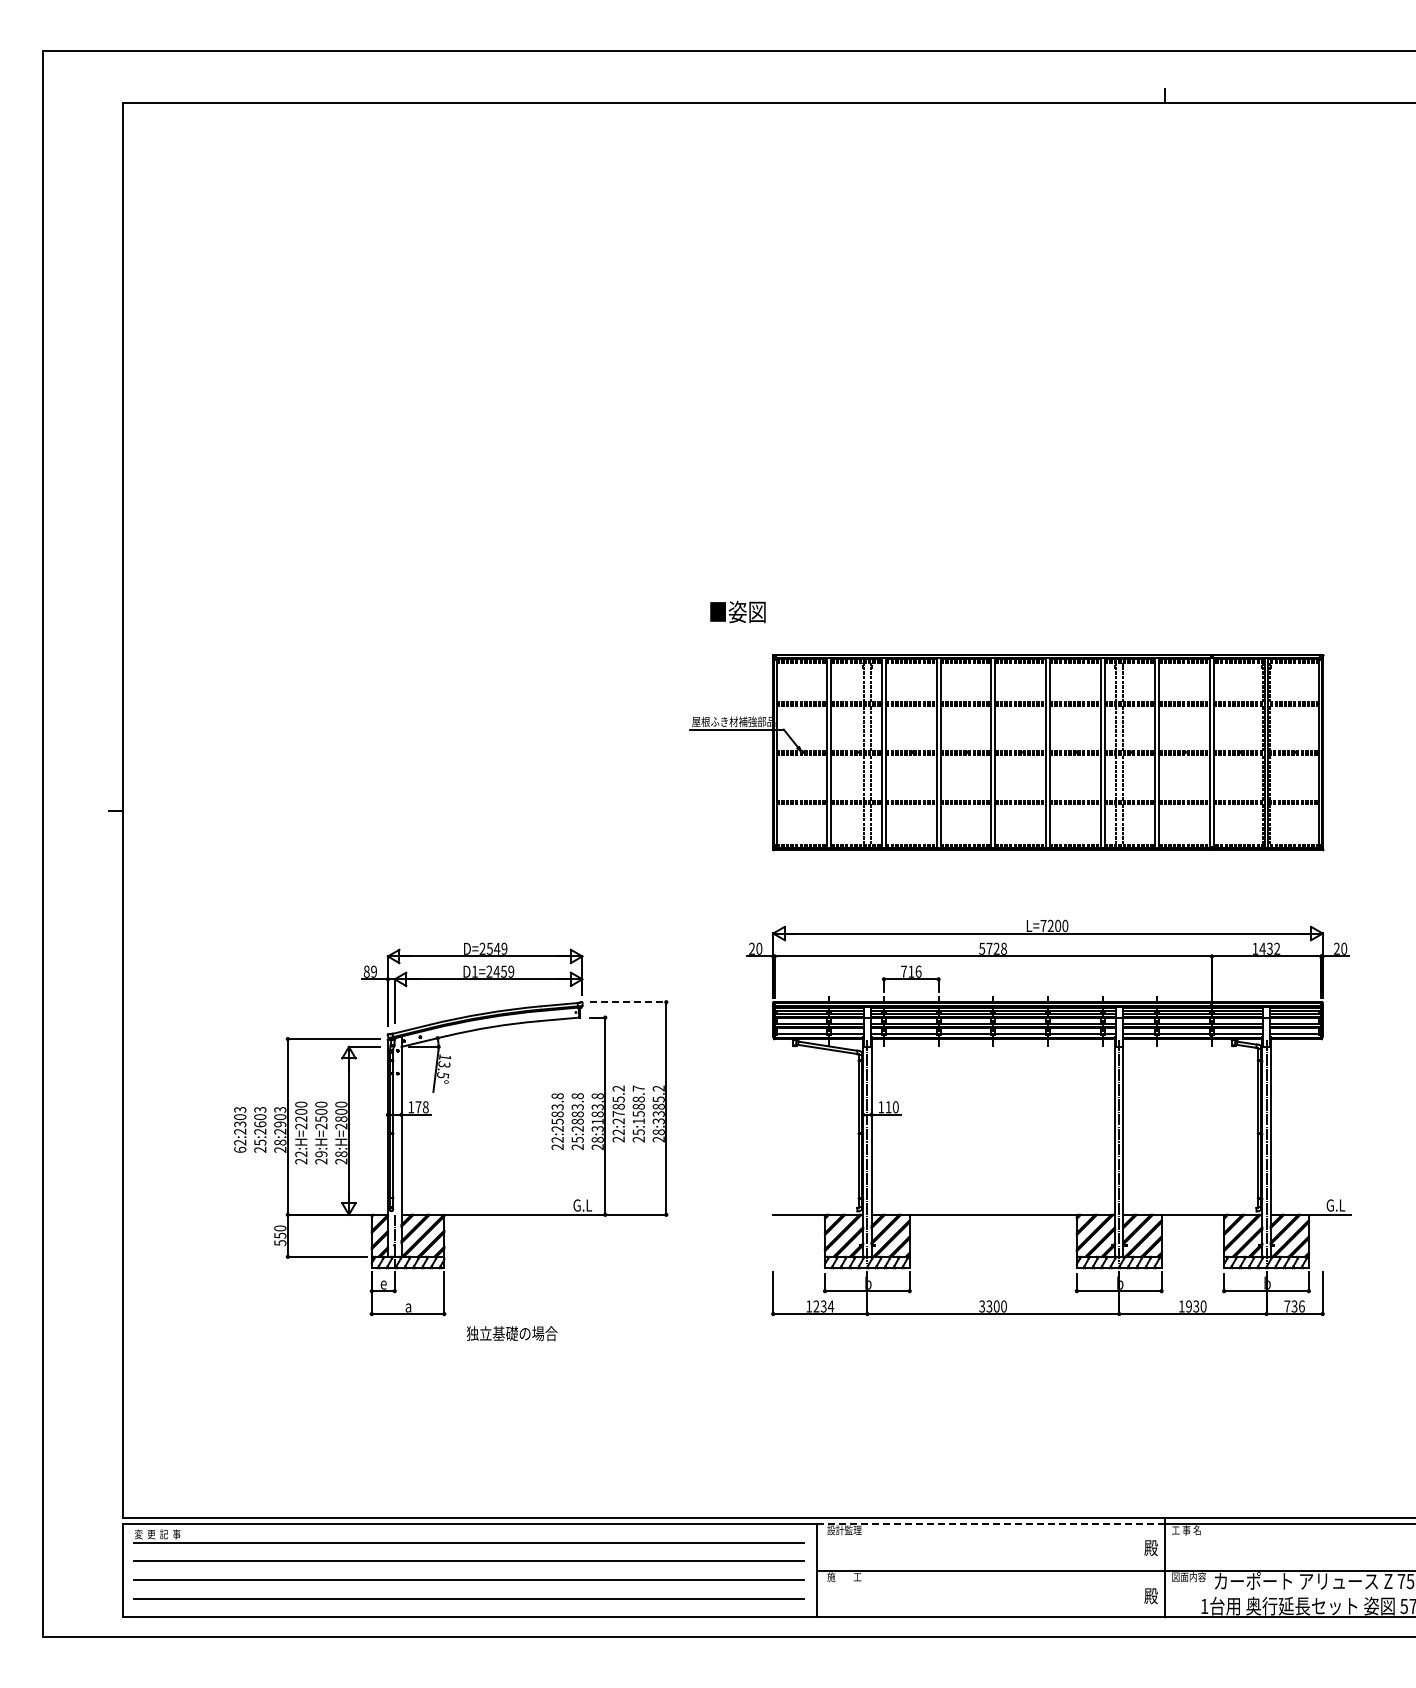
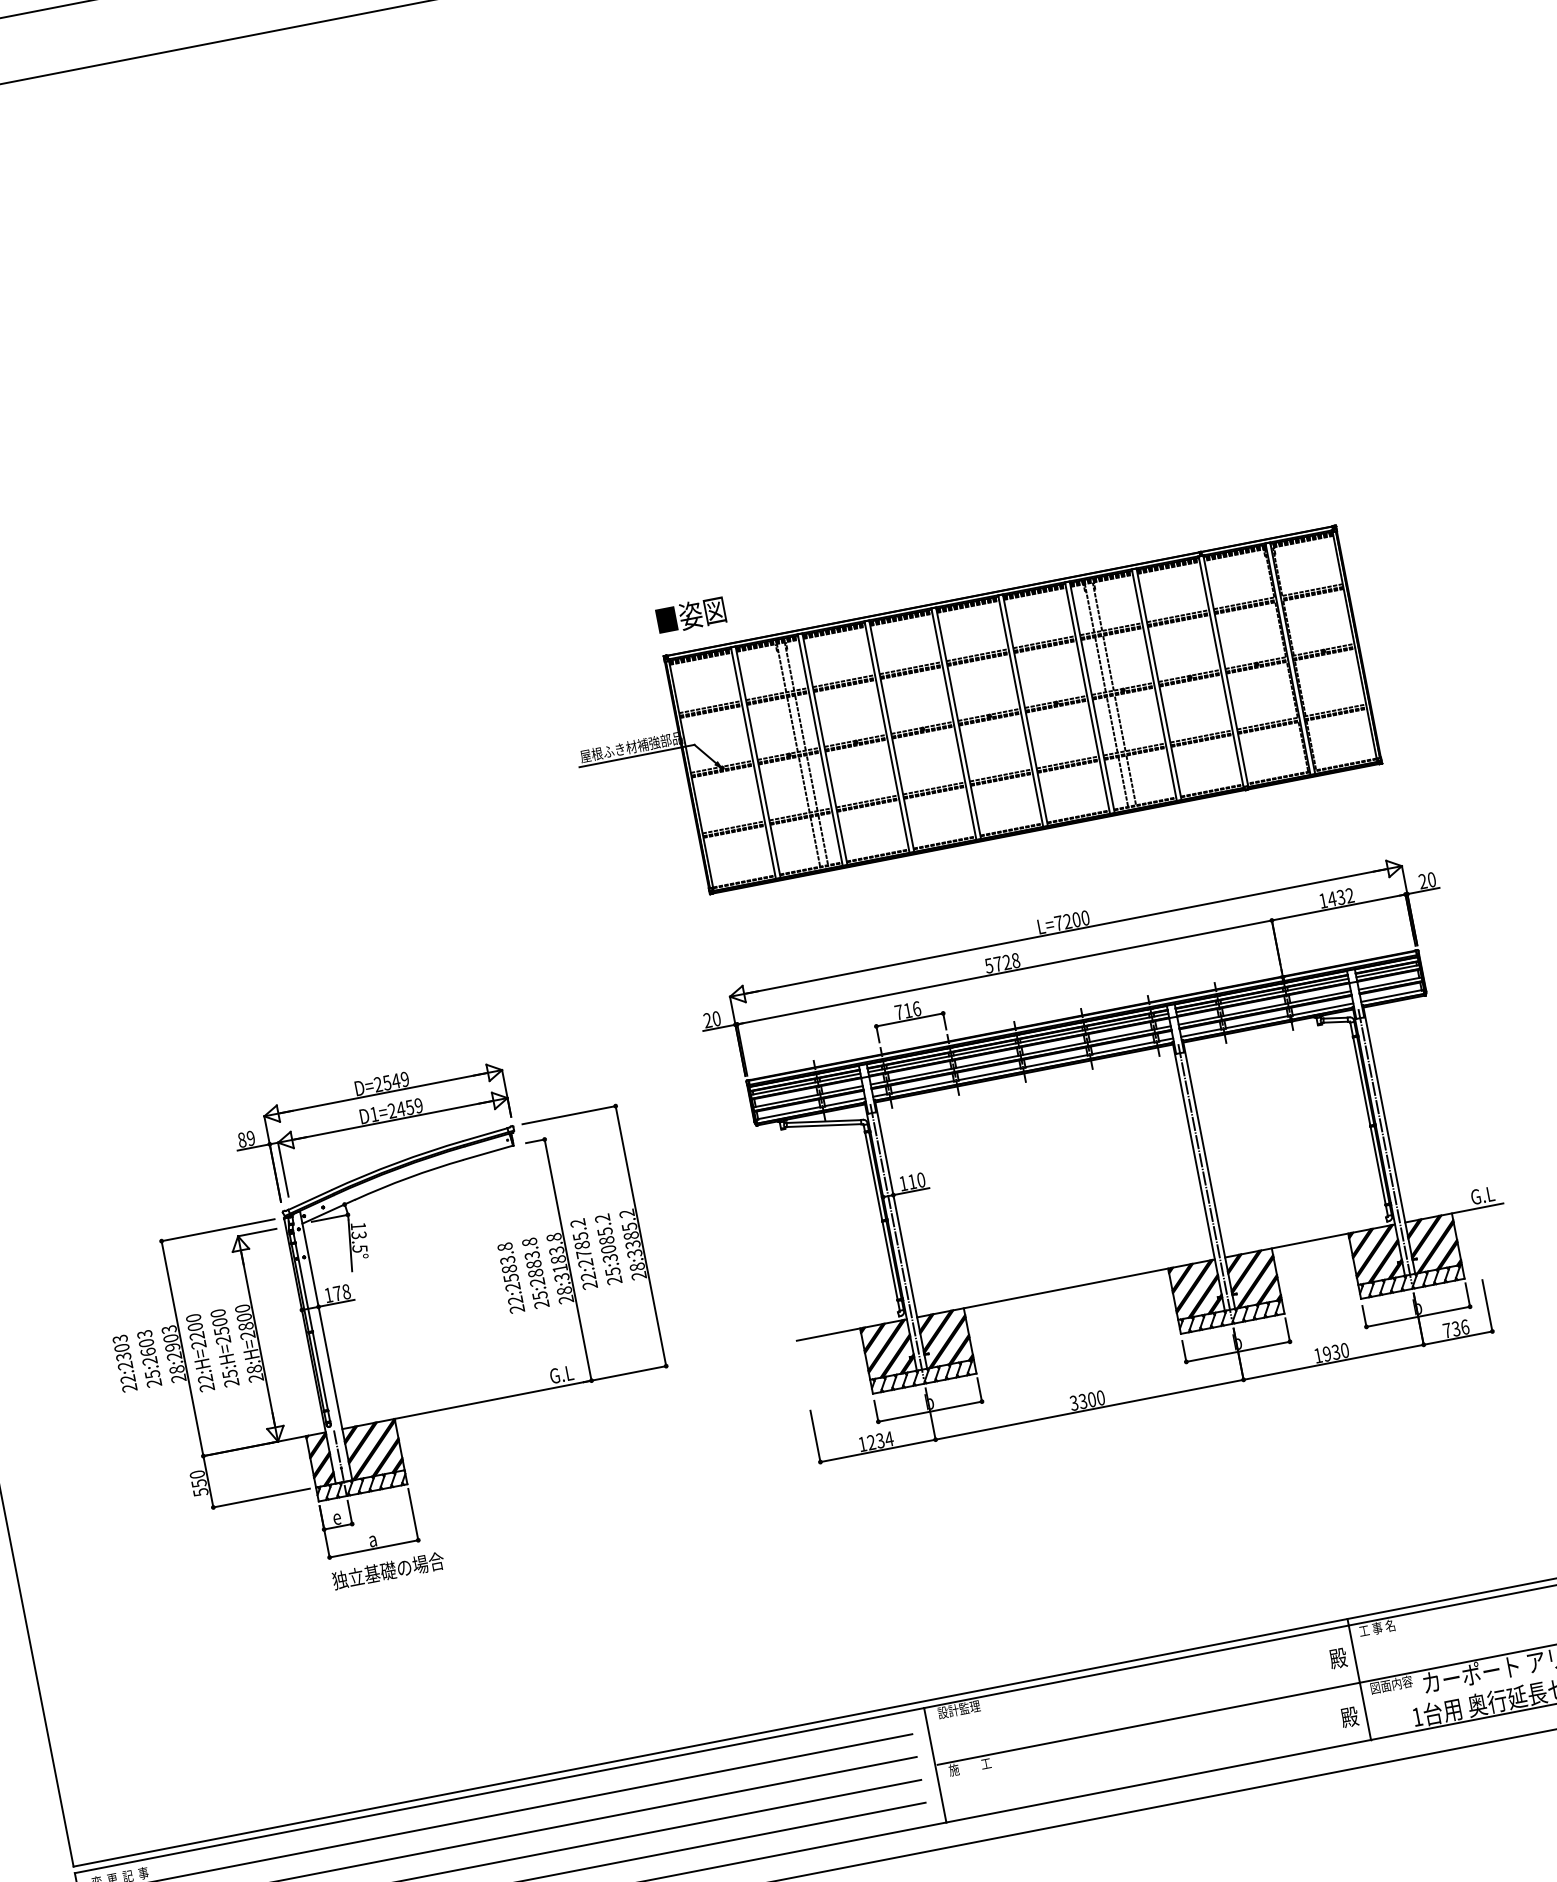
text: (737, 611) -> (690, 614), moved
line: (628, 1002) -> (569, 1115), dashed -> solid
text: (638, 1104) -> (605, 1237), 25:1588.7 -> 25:3085.2
text: (240, 1149) -> (129, 1387), 62:2303 -> 22:2303
text: (321, 1154) -> (230, 1374), 29:H=2500 -> 25:H=2500
text: (511, 1333) -> (387, 1570), moved
line: (990, 1523) -> (1135, 1666), dashed -> solid

